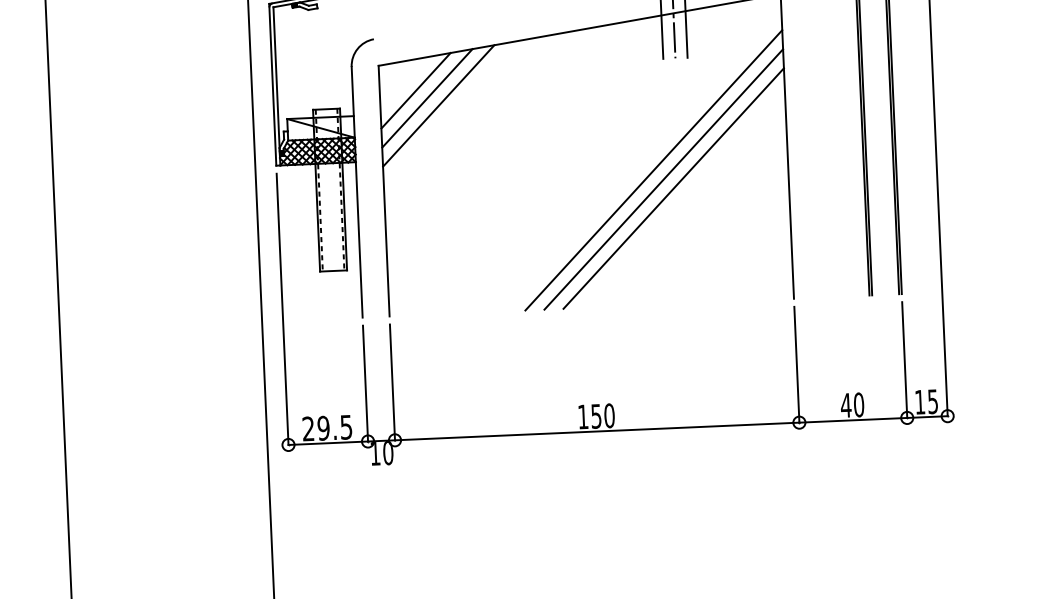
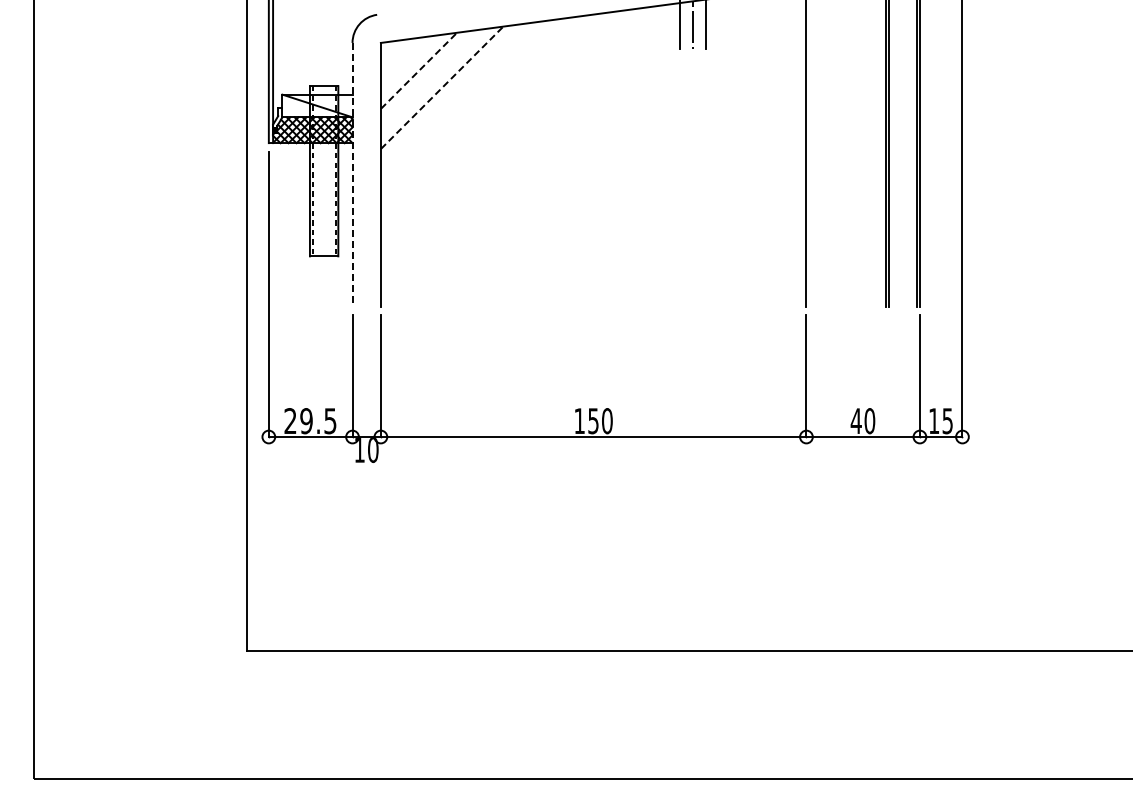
line: (416, 90) -> (419, 70), solid -> dashed
line: (427, 97) -> (430, 78), removed
line: (439, 105) -> (442, 87), solid -> dashed
line: (653, 170) -> (664, 165), removed
line: (663, 179) -> (674, 175), removed
line: (673, 188) -> (684, 185), removed
line: (357, 192) -> (352, 174), solid -> dashed

